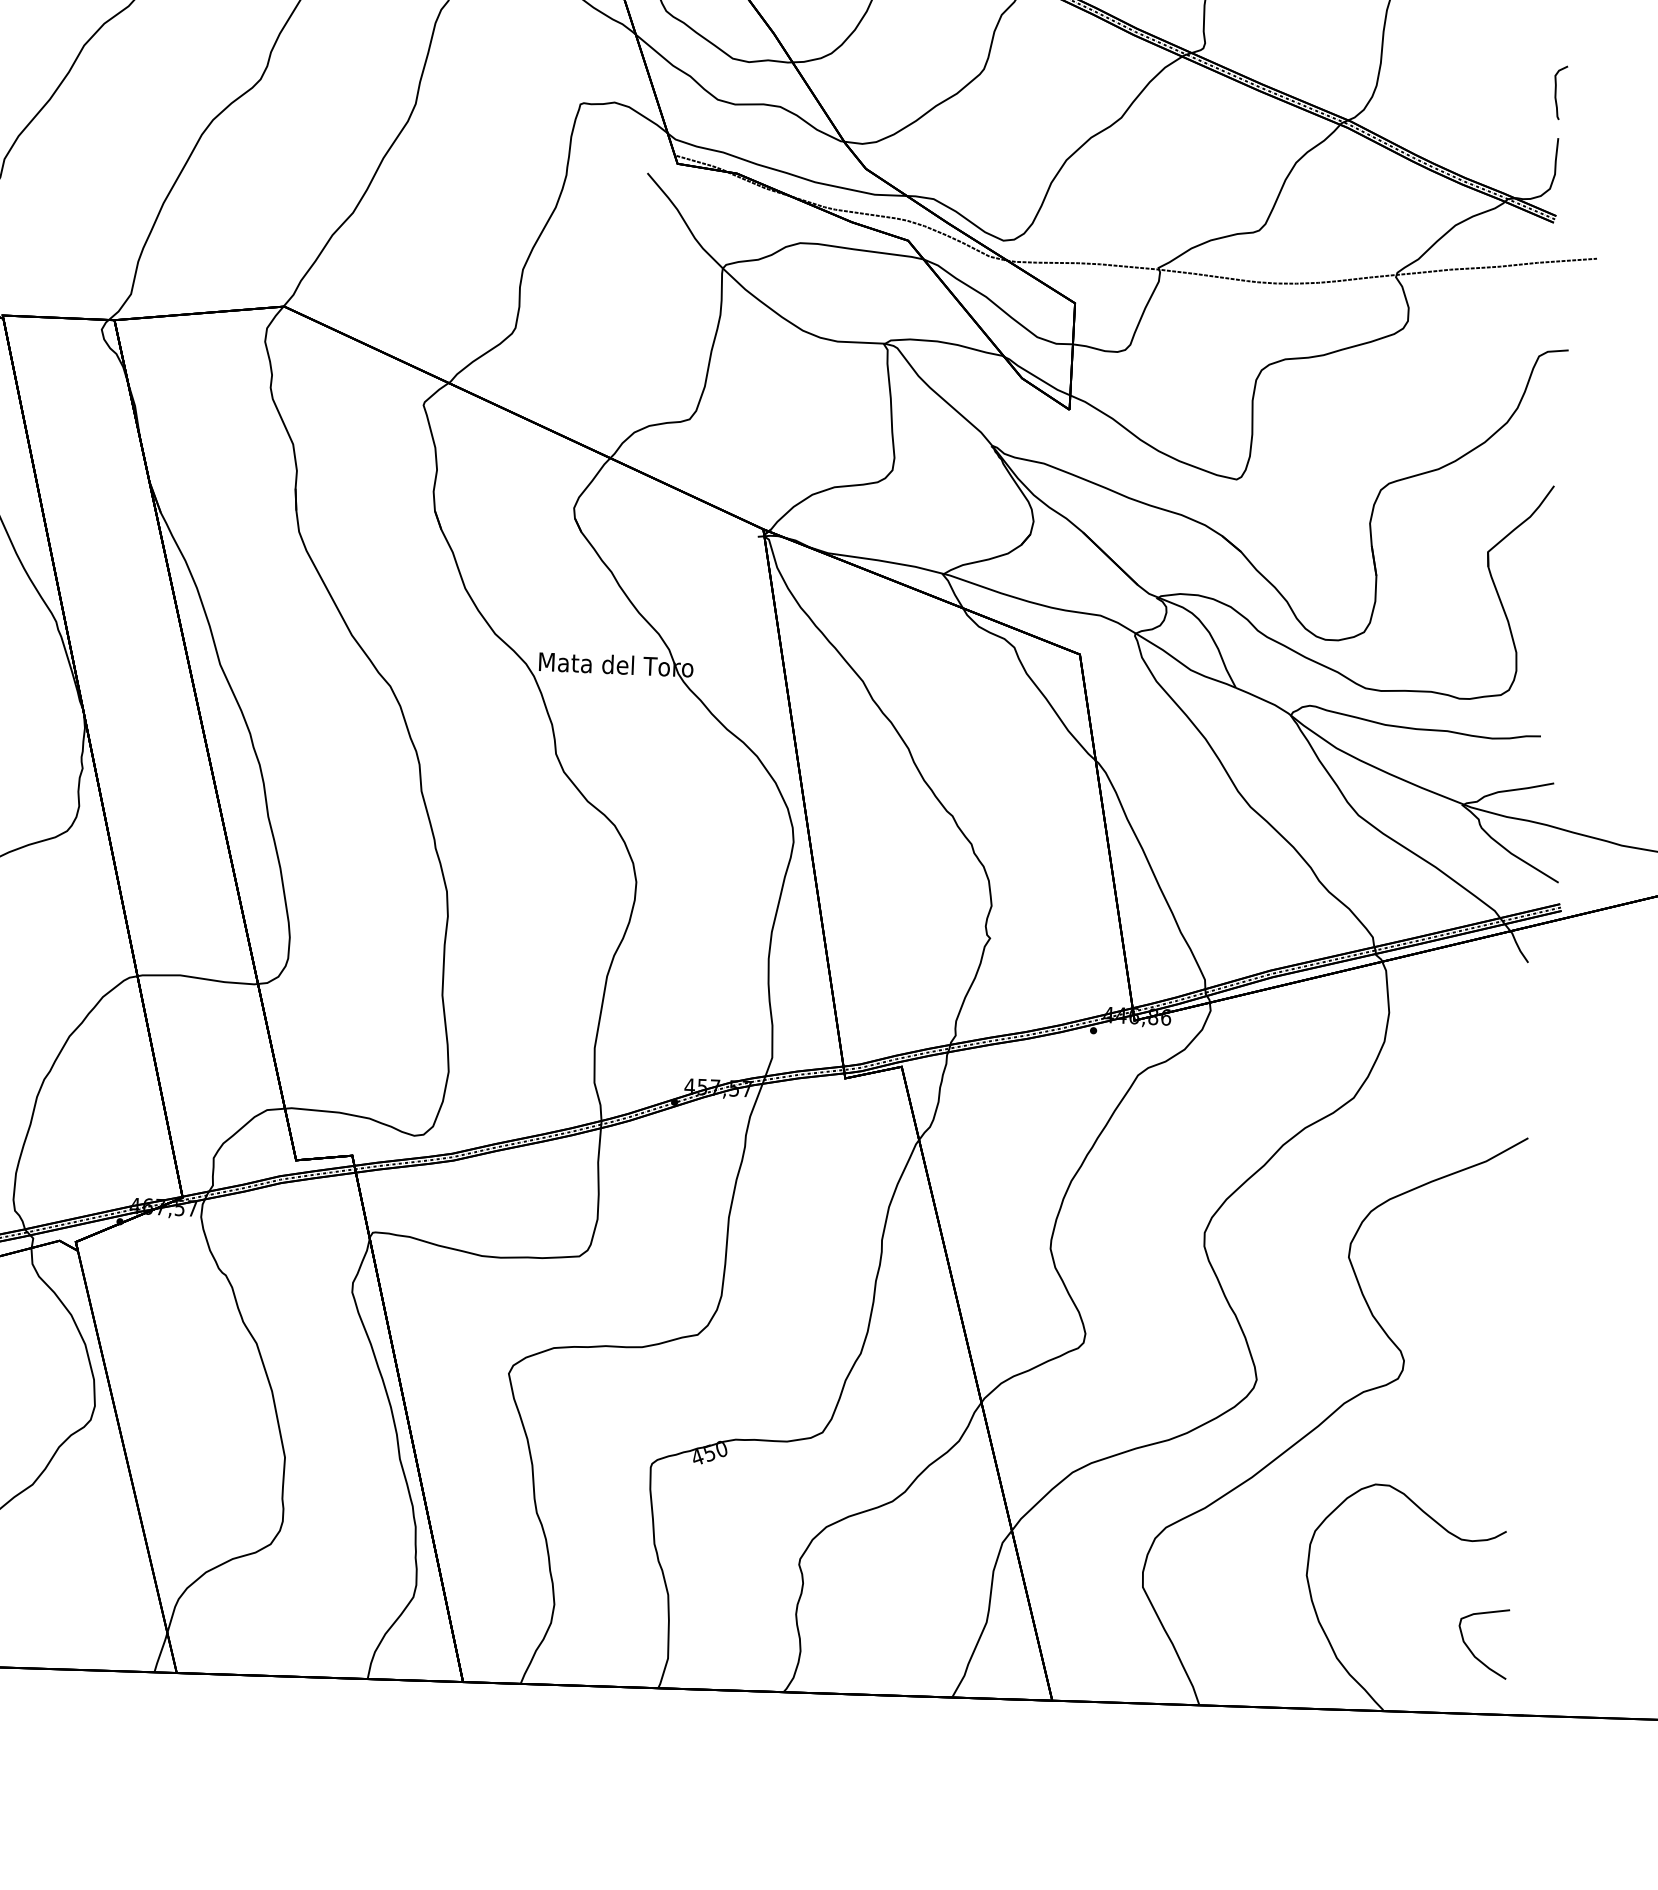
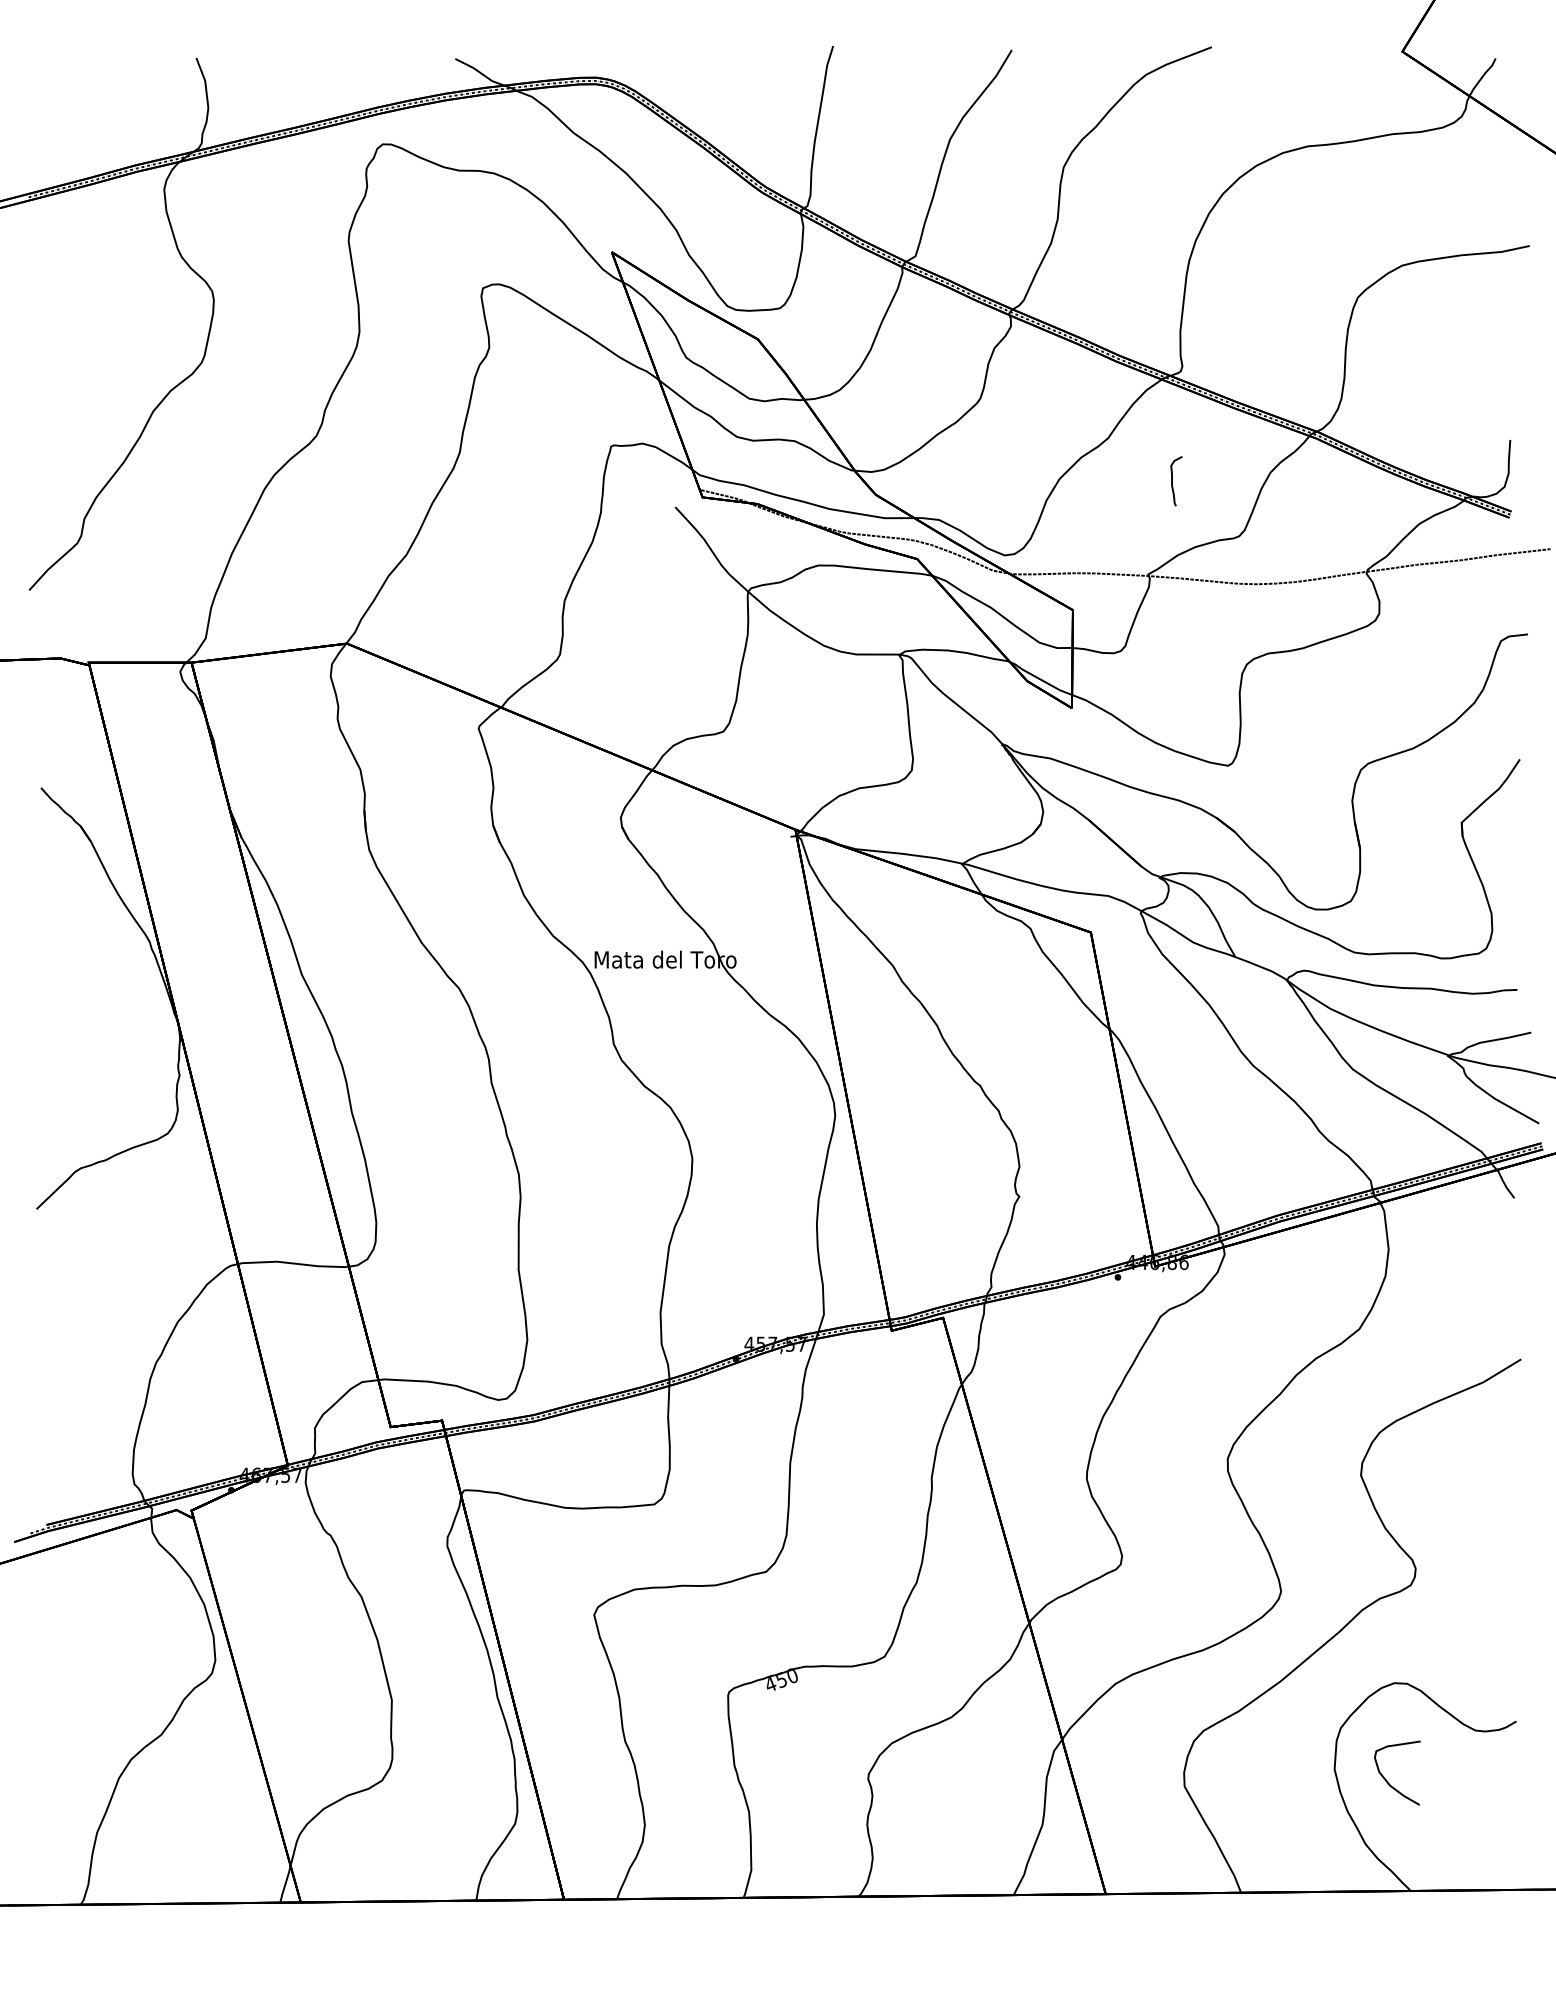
curve: (1556, 92) -> (1172, 481), moved
curve: (1472, 1651) -> (1387, 1780), moved

